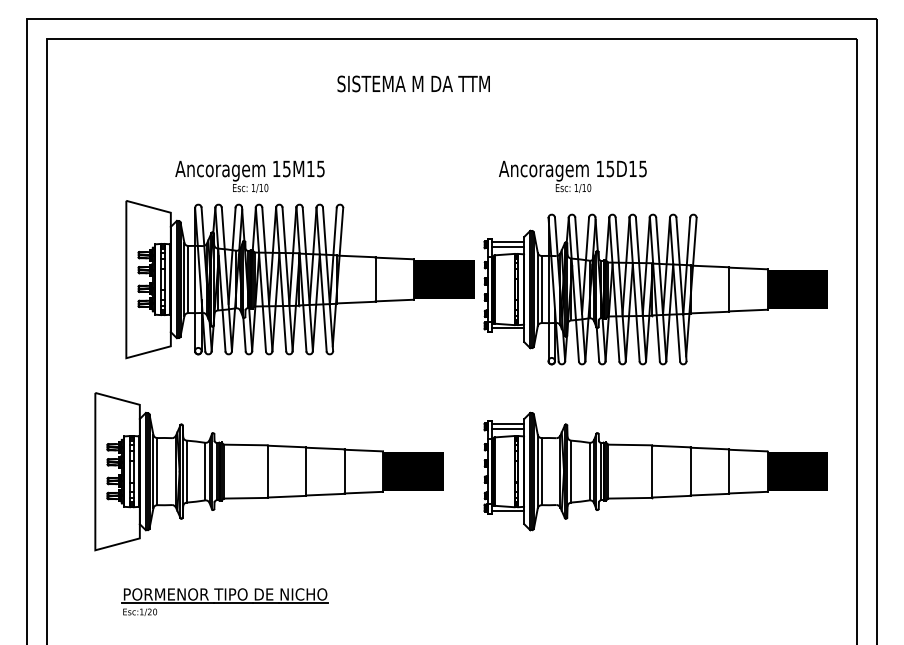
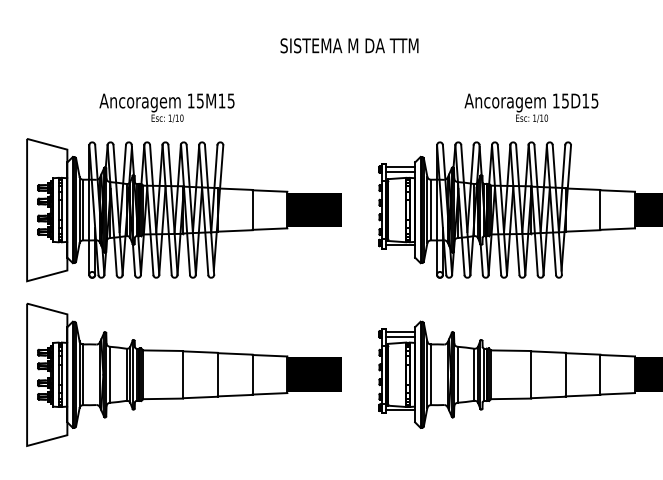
text: (413, 83) -> (349, 45), moved
text: (572, 176) -> (531, 107), moved
part: (299, 279) -> (183, 210), moved

